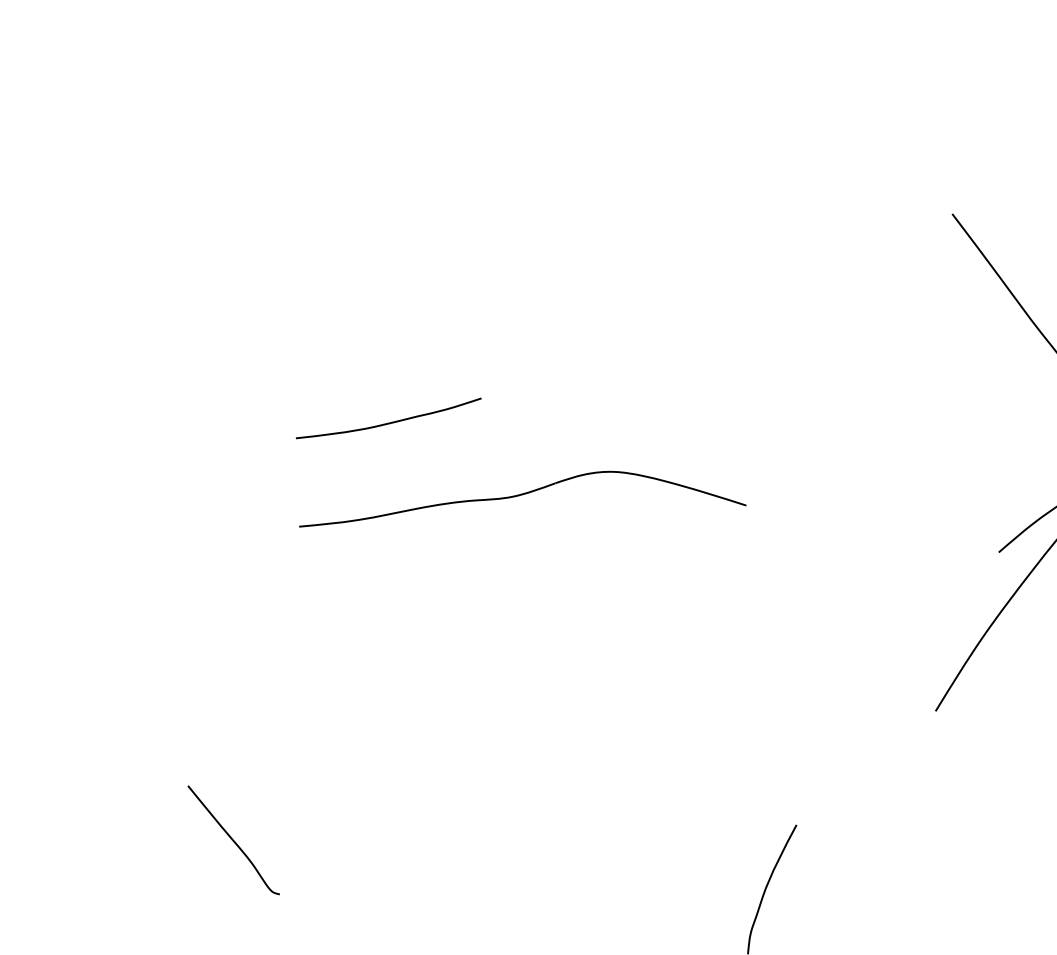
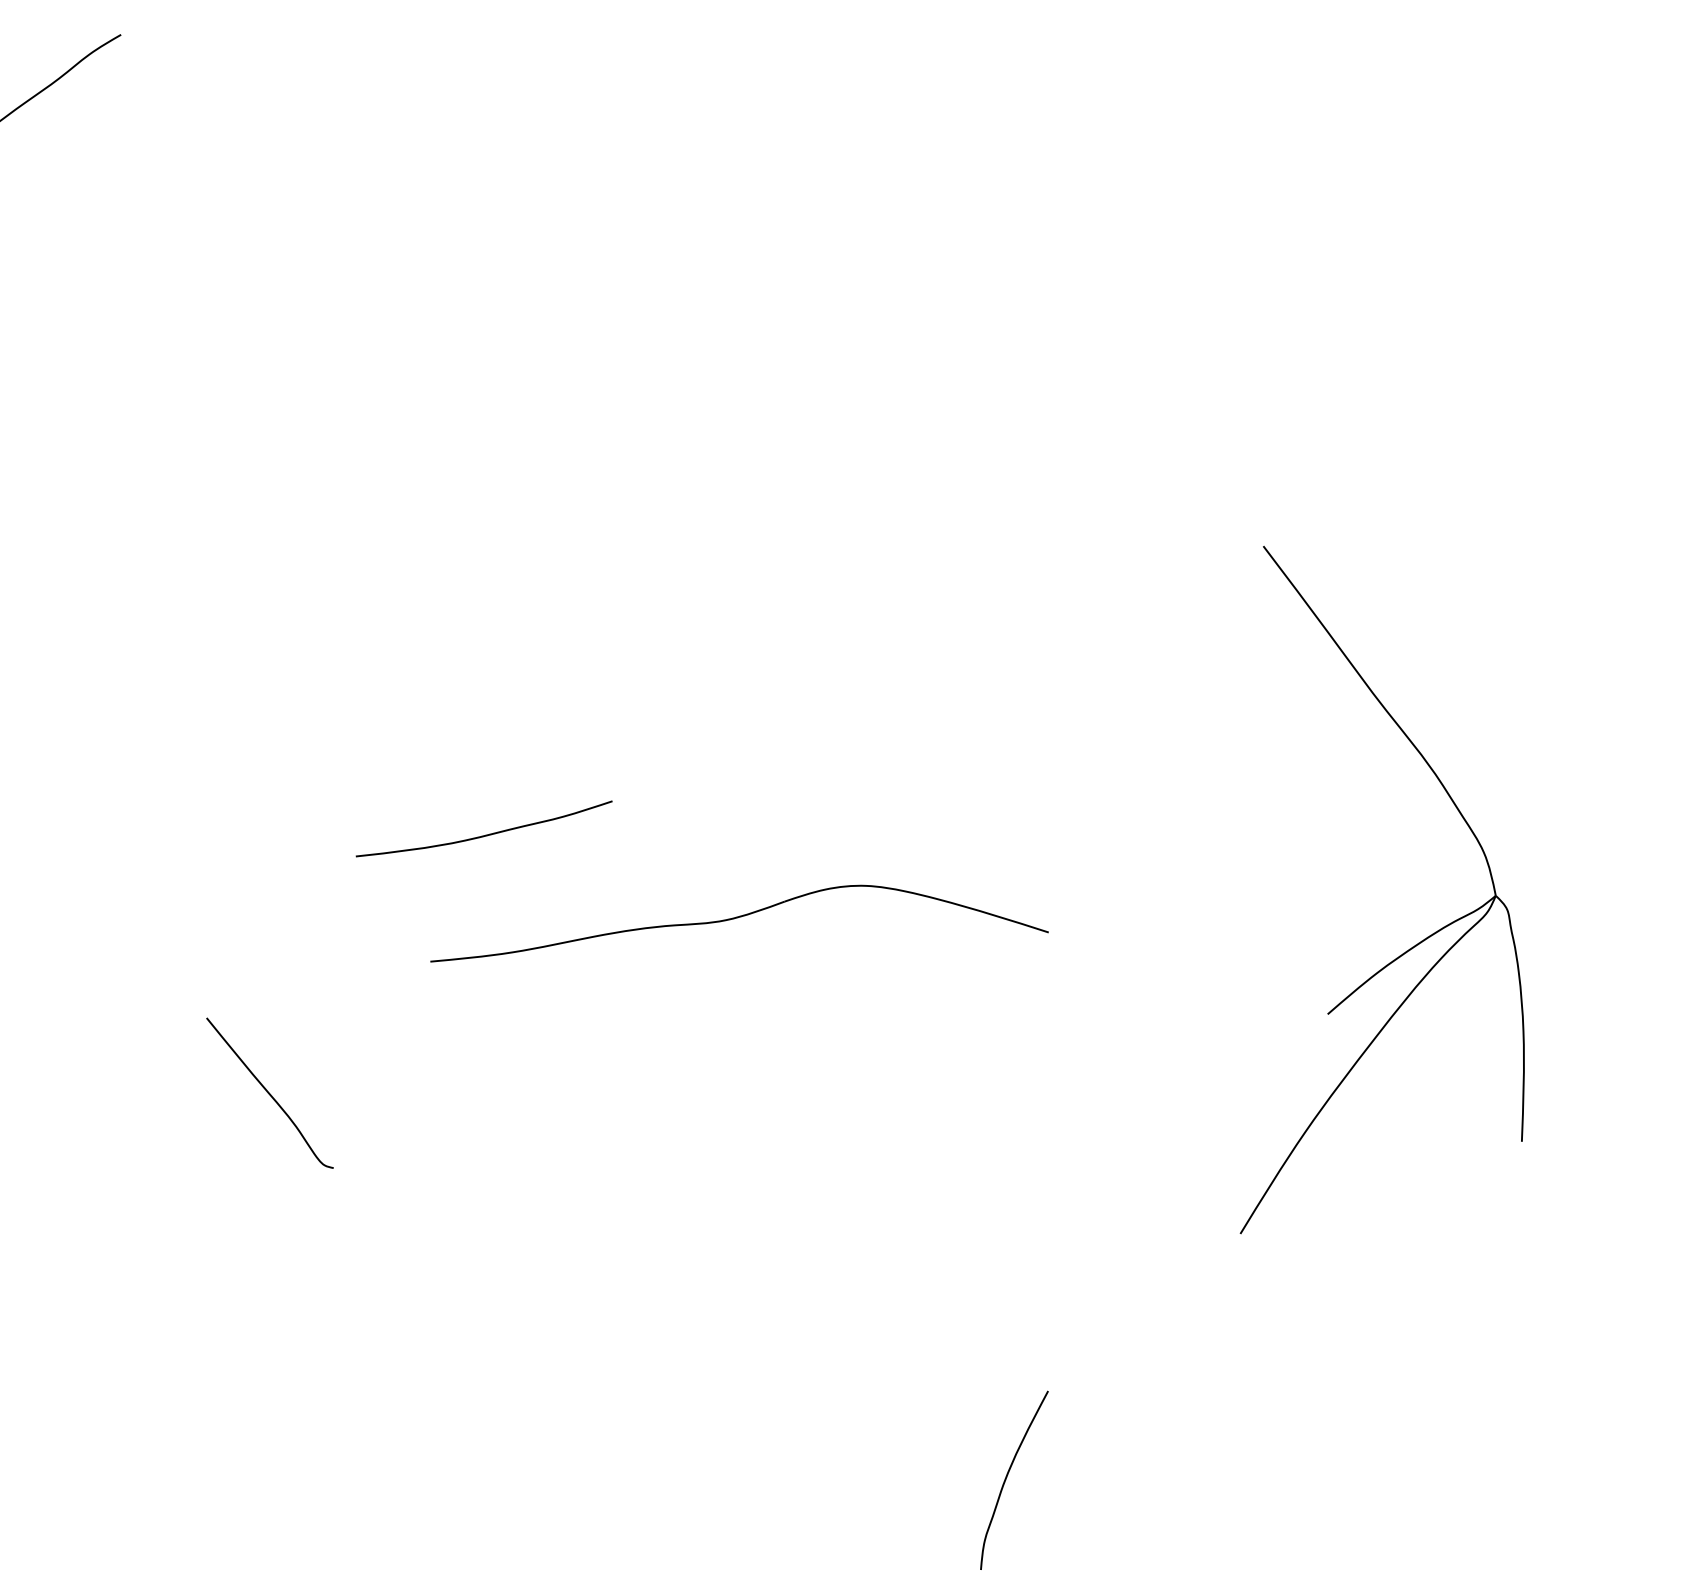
part: (522, 499) -> (739, 923), moved
curve: (233, 839) -> (269, 1092), moved

